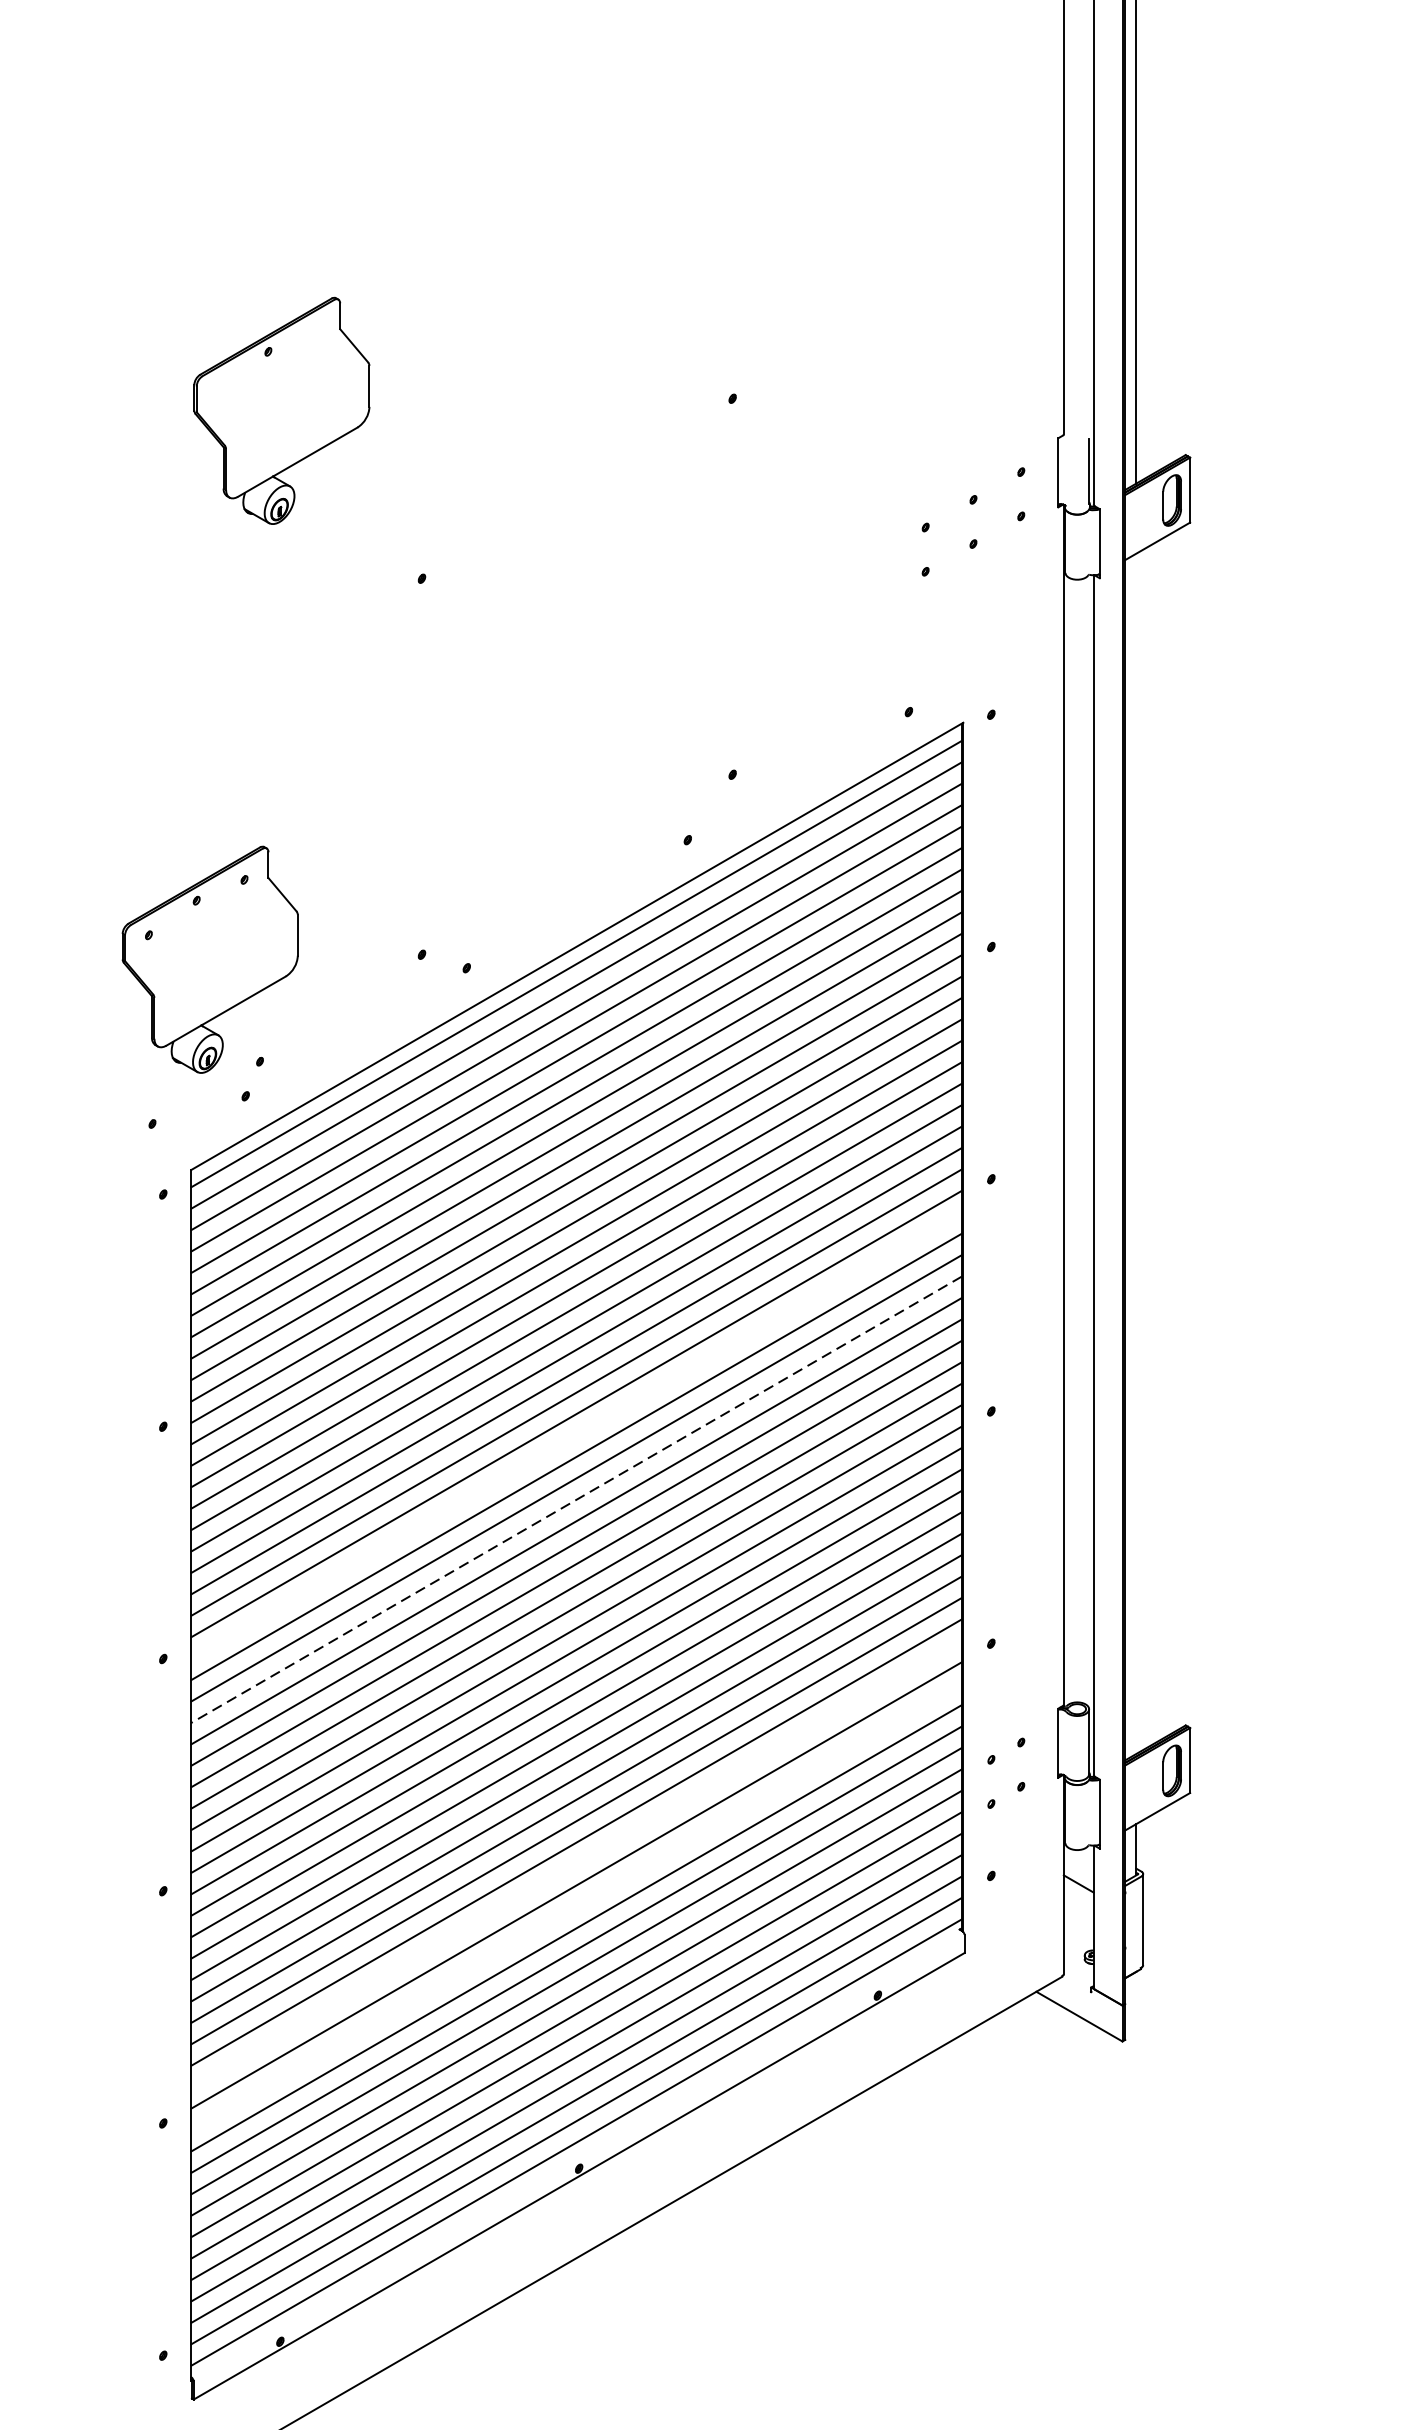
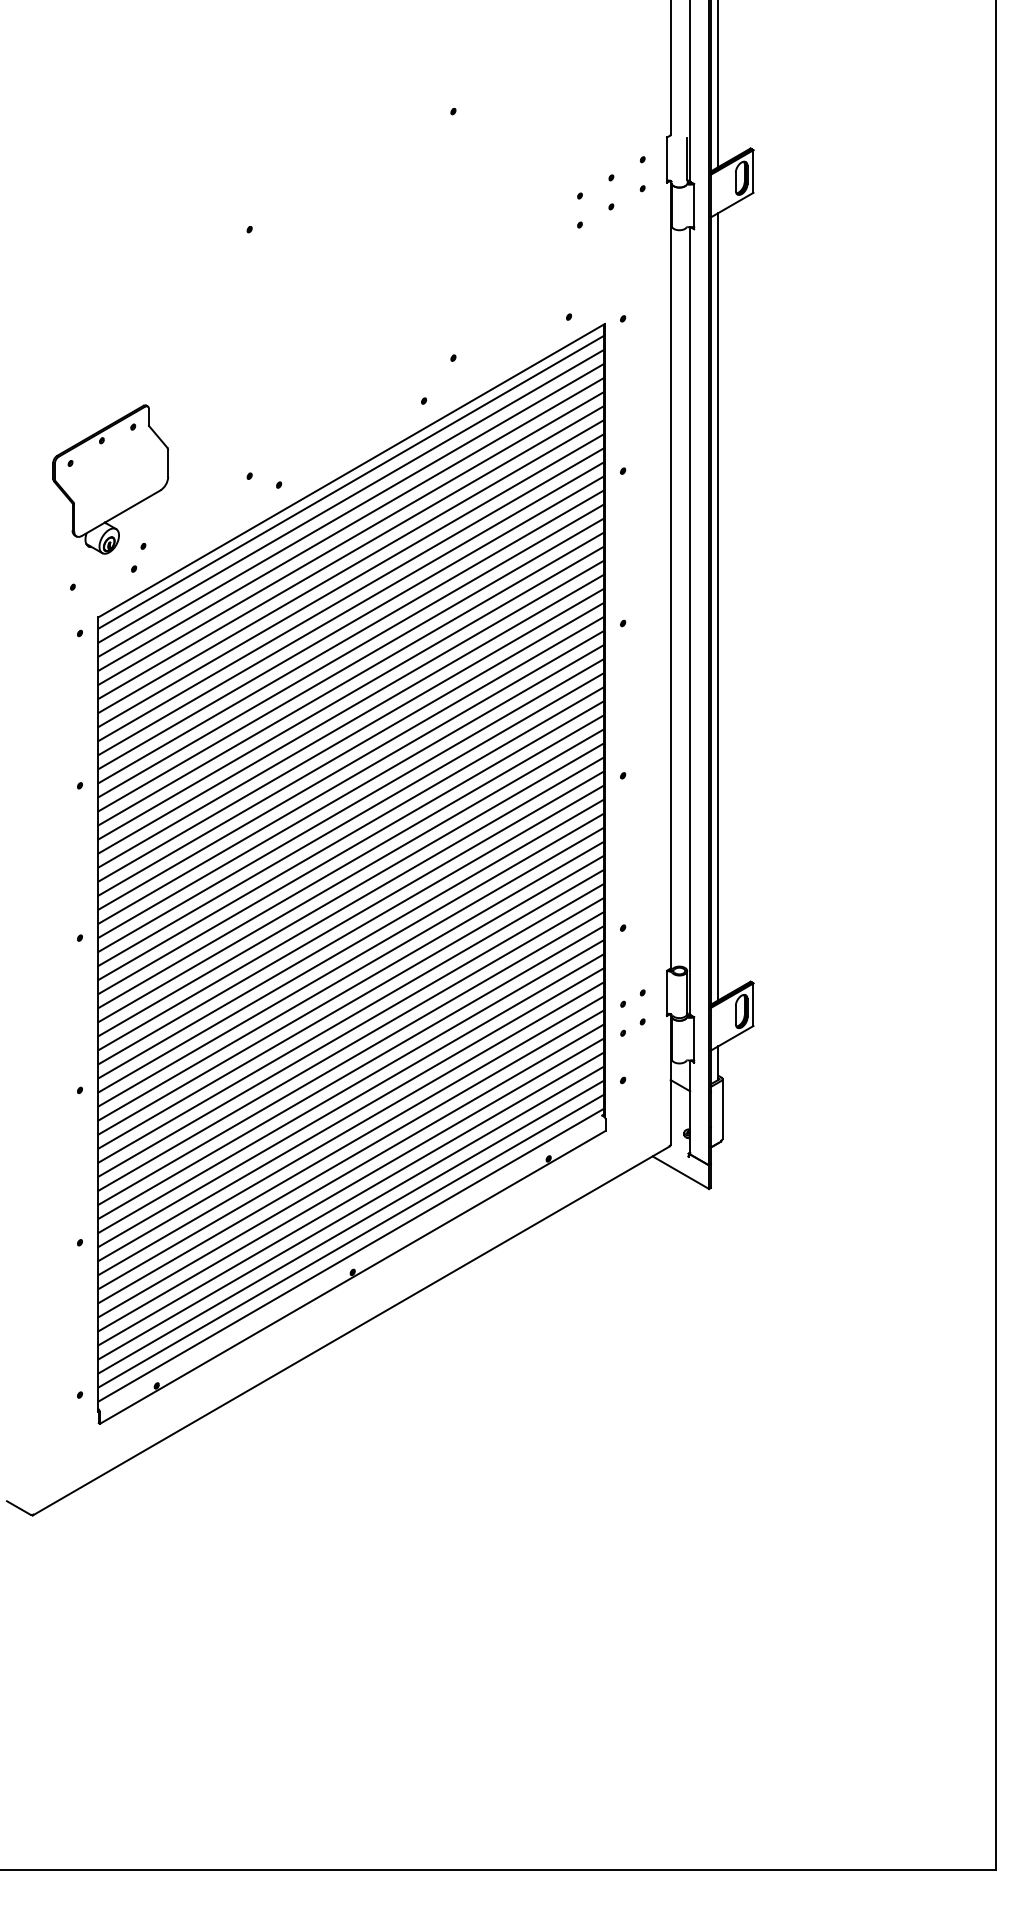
part: (281, 410) -> (157, 119), removed
line: (1136, 1153) -> (718, 606), added
line: (575, 1435) -> (350, 791), added
line: (575, 1499) -> (350, 833), dashed -> solid
line: (575, 1863) -> (350, 1072), added
line: (575, 1906) -> (350, 1100), added

